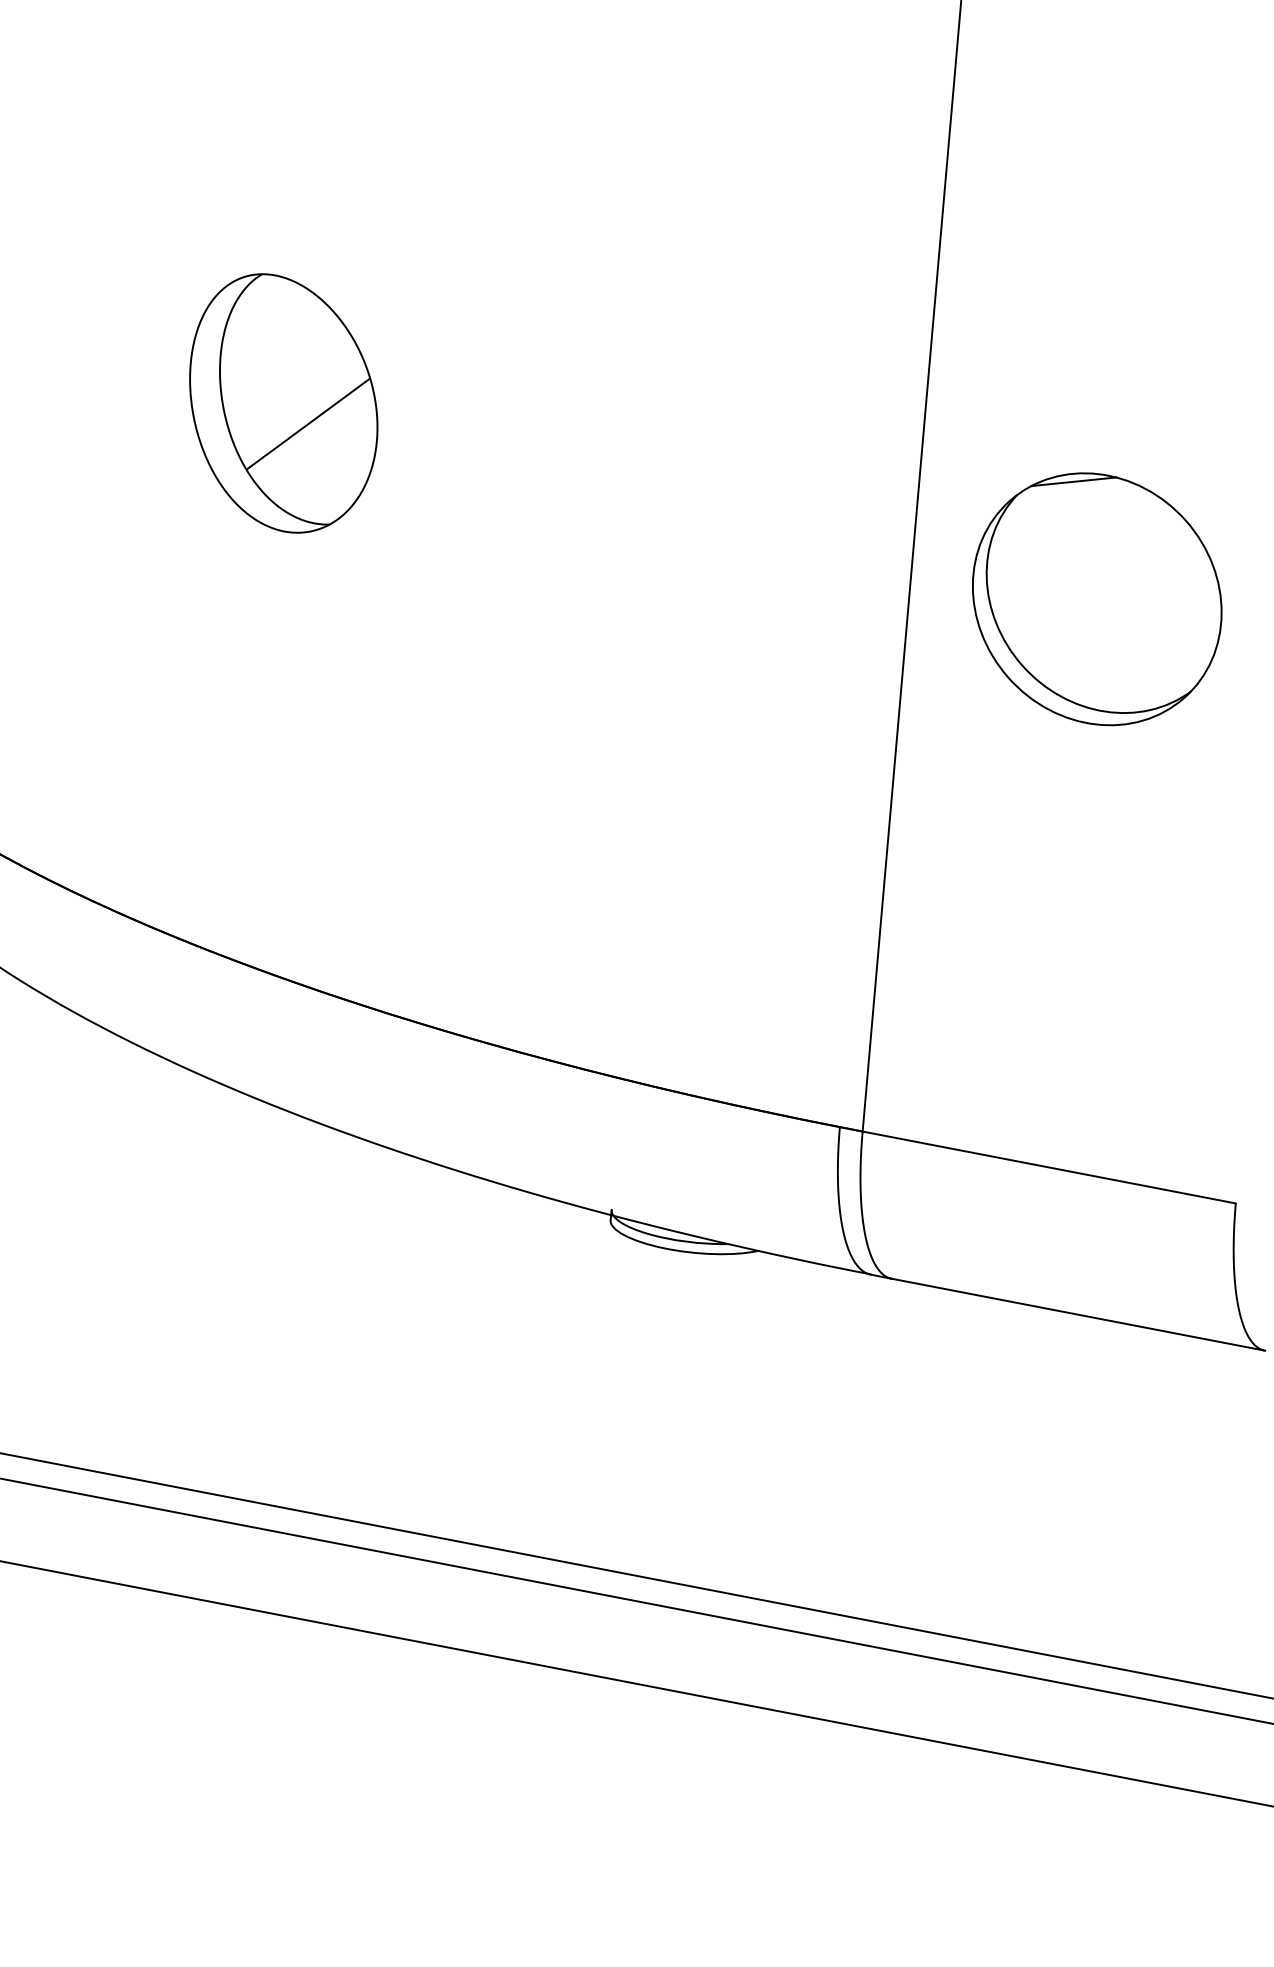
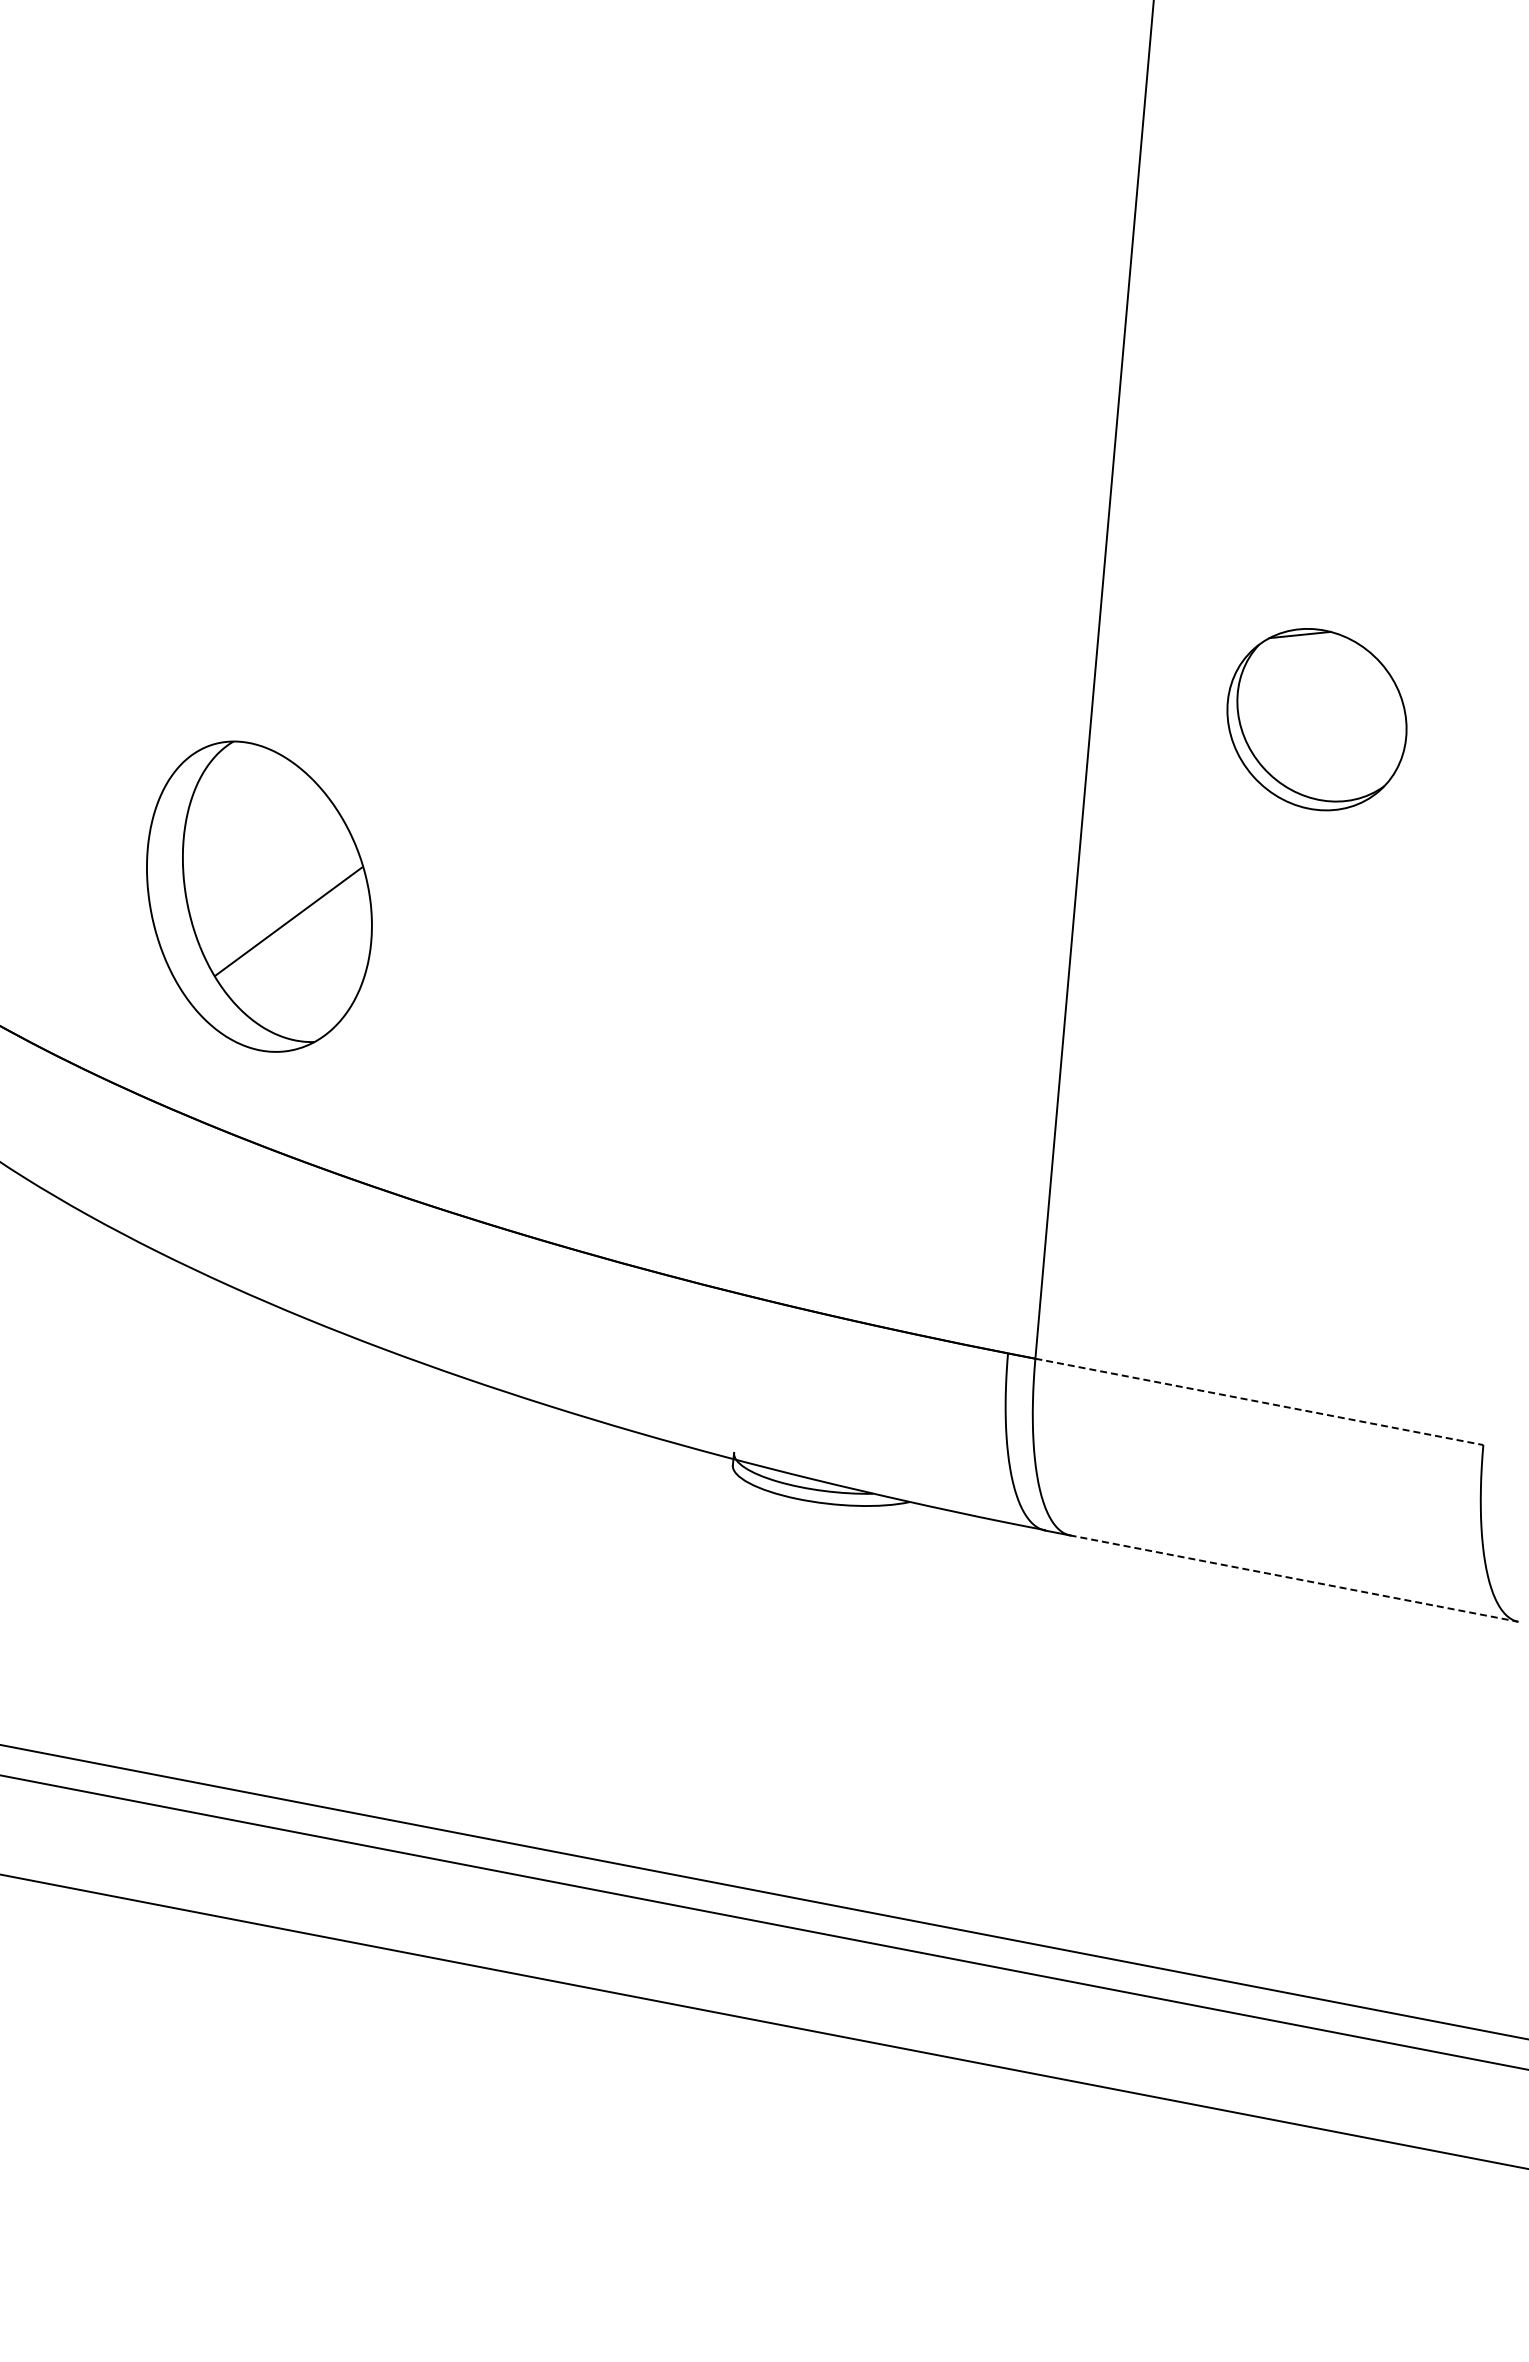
part: (283, 403) -> (259, 896), moved
part: (1096, 599) -> (1316, 719), size x0.6
line: (1049, 1167) -> (1259, 1401), solid -> dashed
line: (1078, 1314) -> (1294, 1578), solid -> dashed

